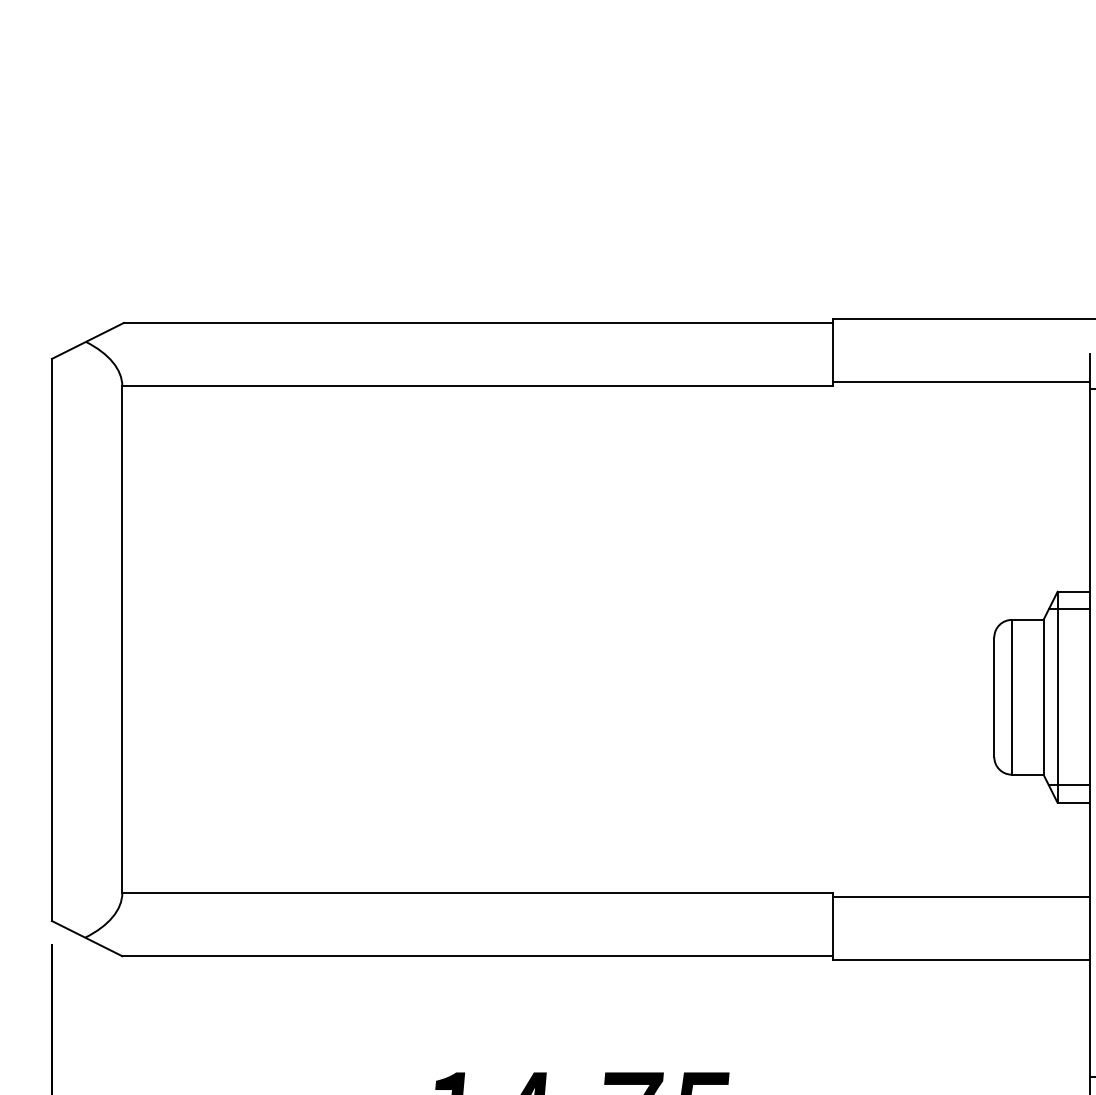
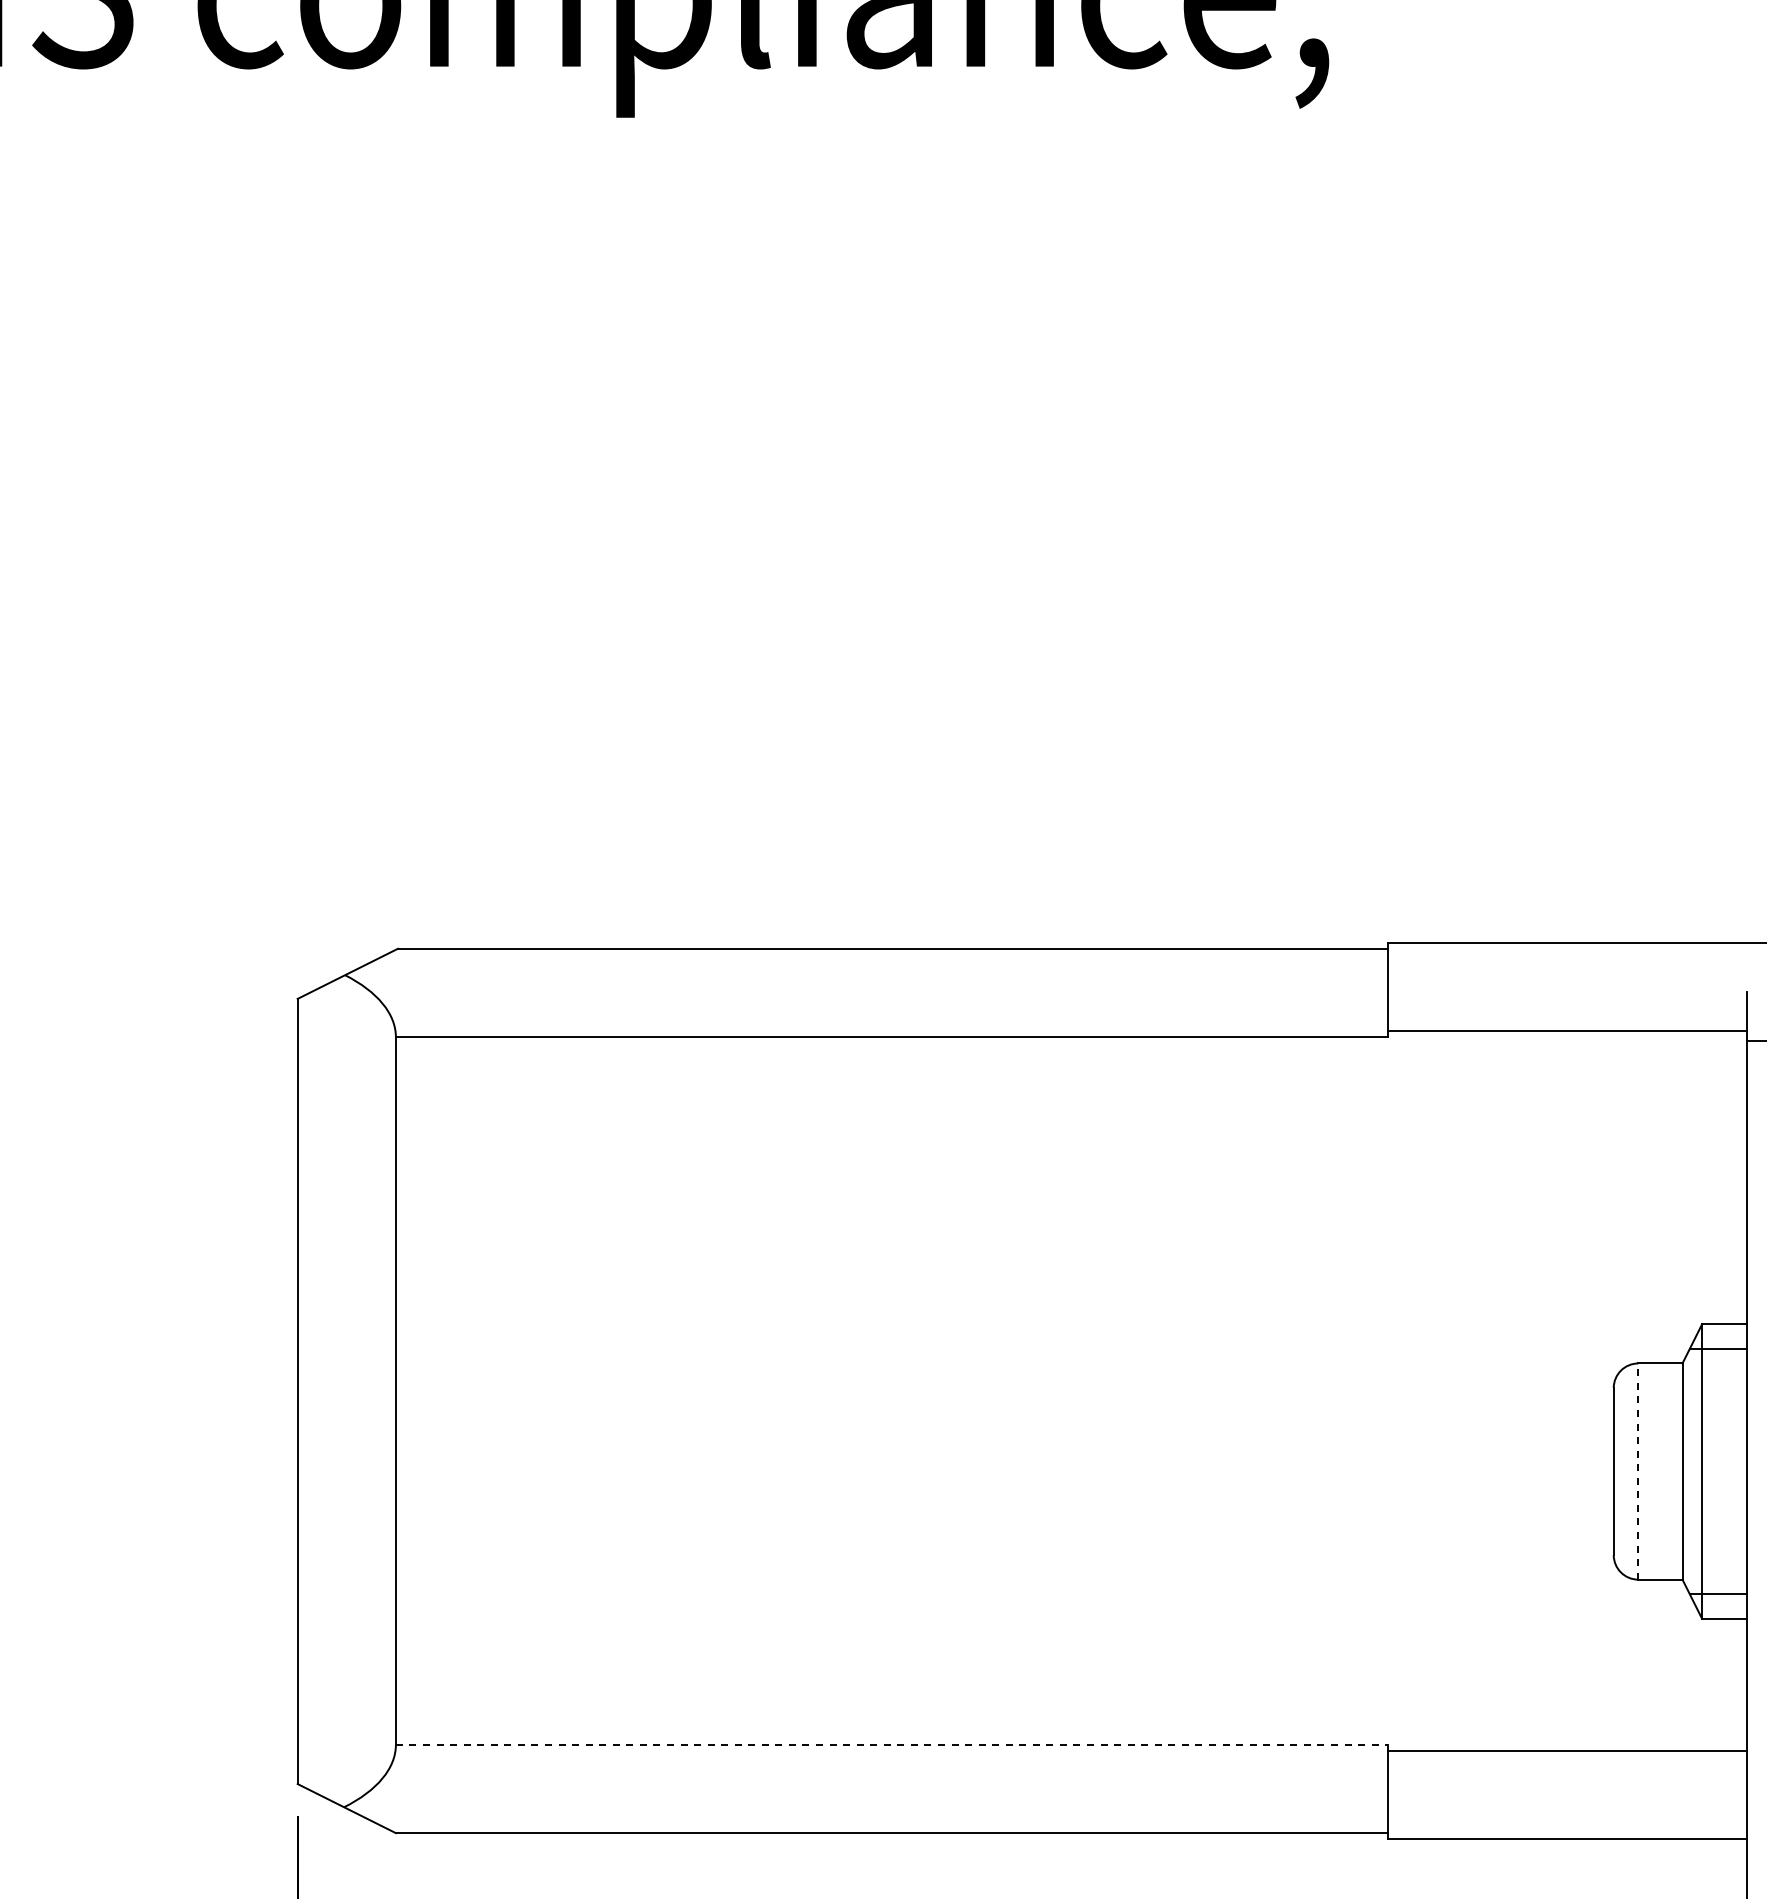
line: (1012, 697) -> (1638, 1471), solid -> dashed
line: (477, 892) -> (892, 1744), solid -> dashed

